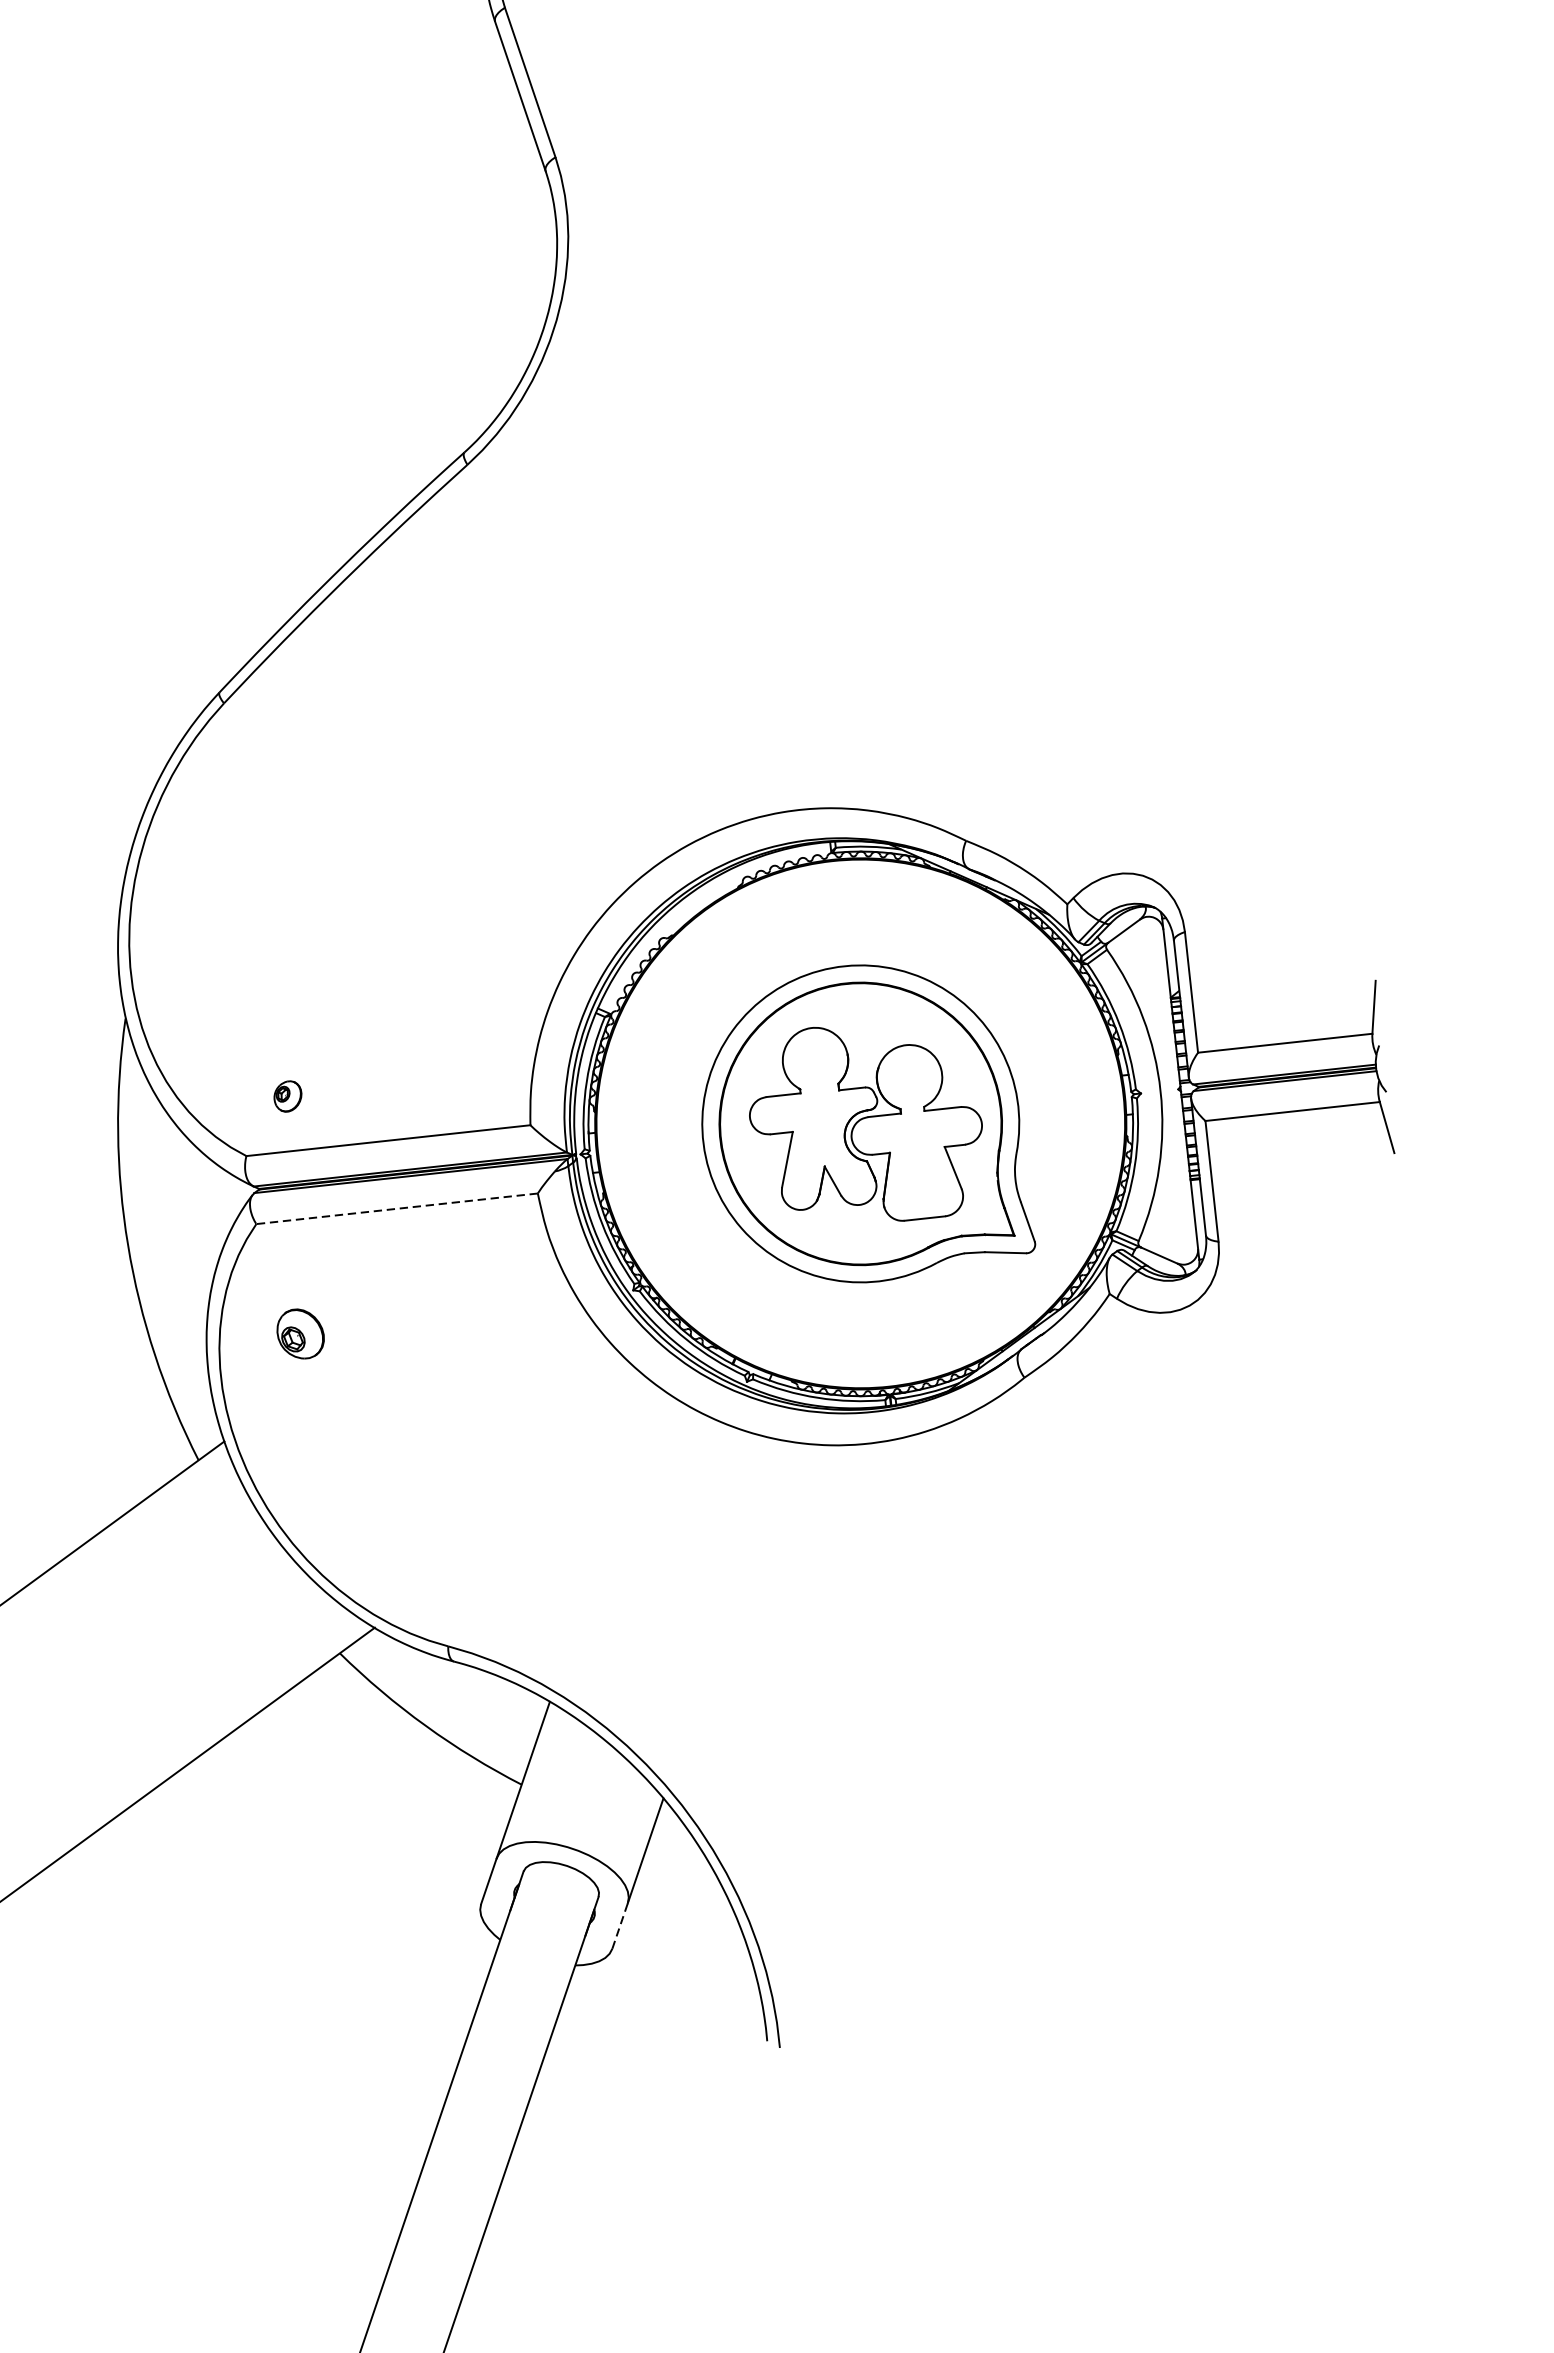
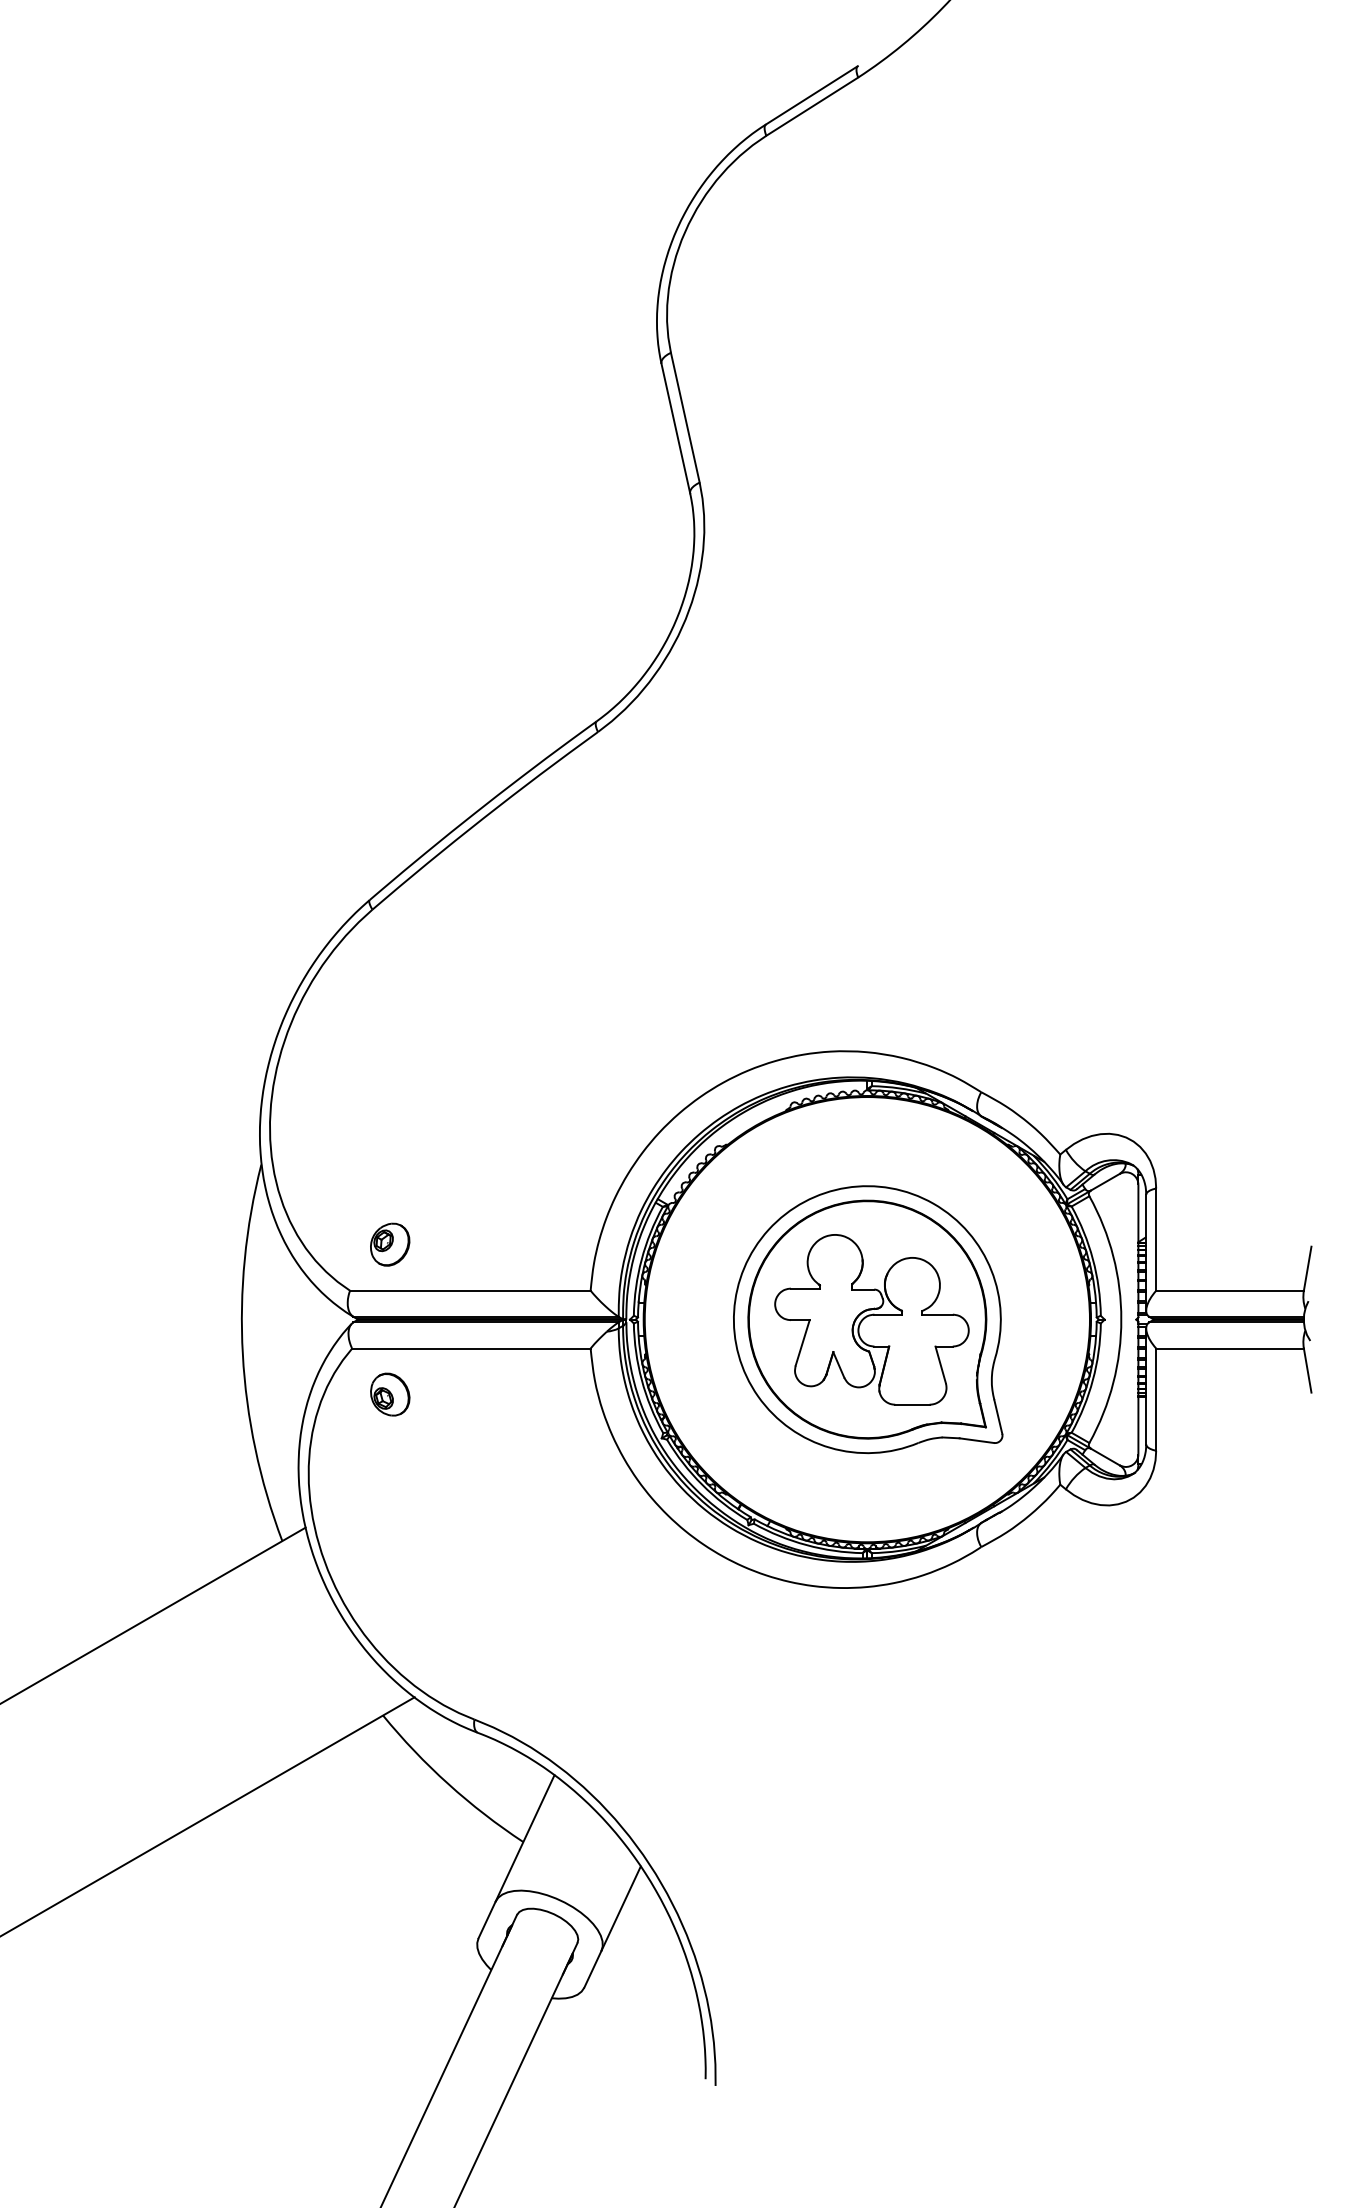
part: (288, 1096) -> (390, 1244), size x1.67
line: (396, 1208) -> (470, 1348), dashed -> solid
part: (300, 1333) -> (390, 1394), moved
line: (620, 1924) -> (593, 1968), dashed -> solid

